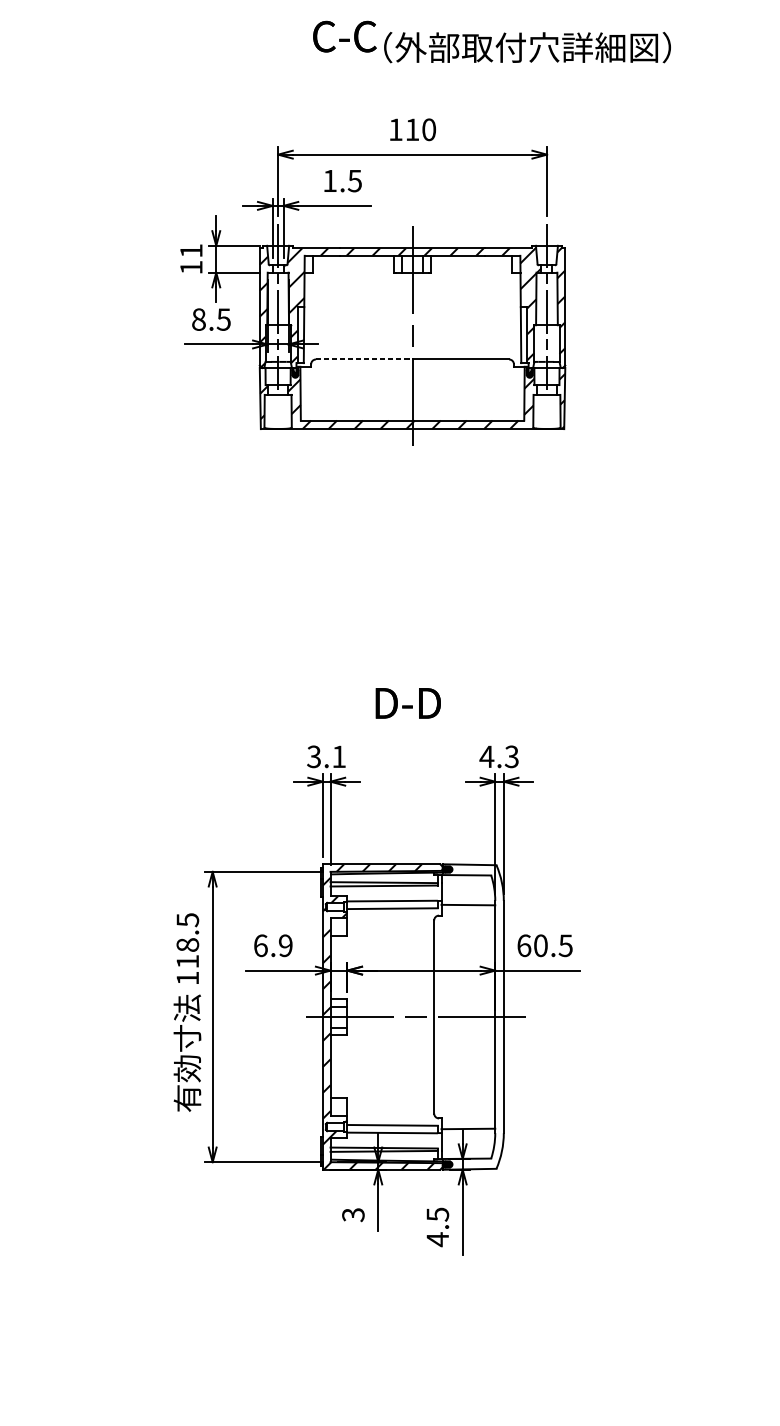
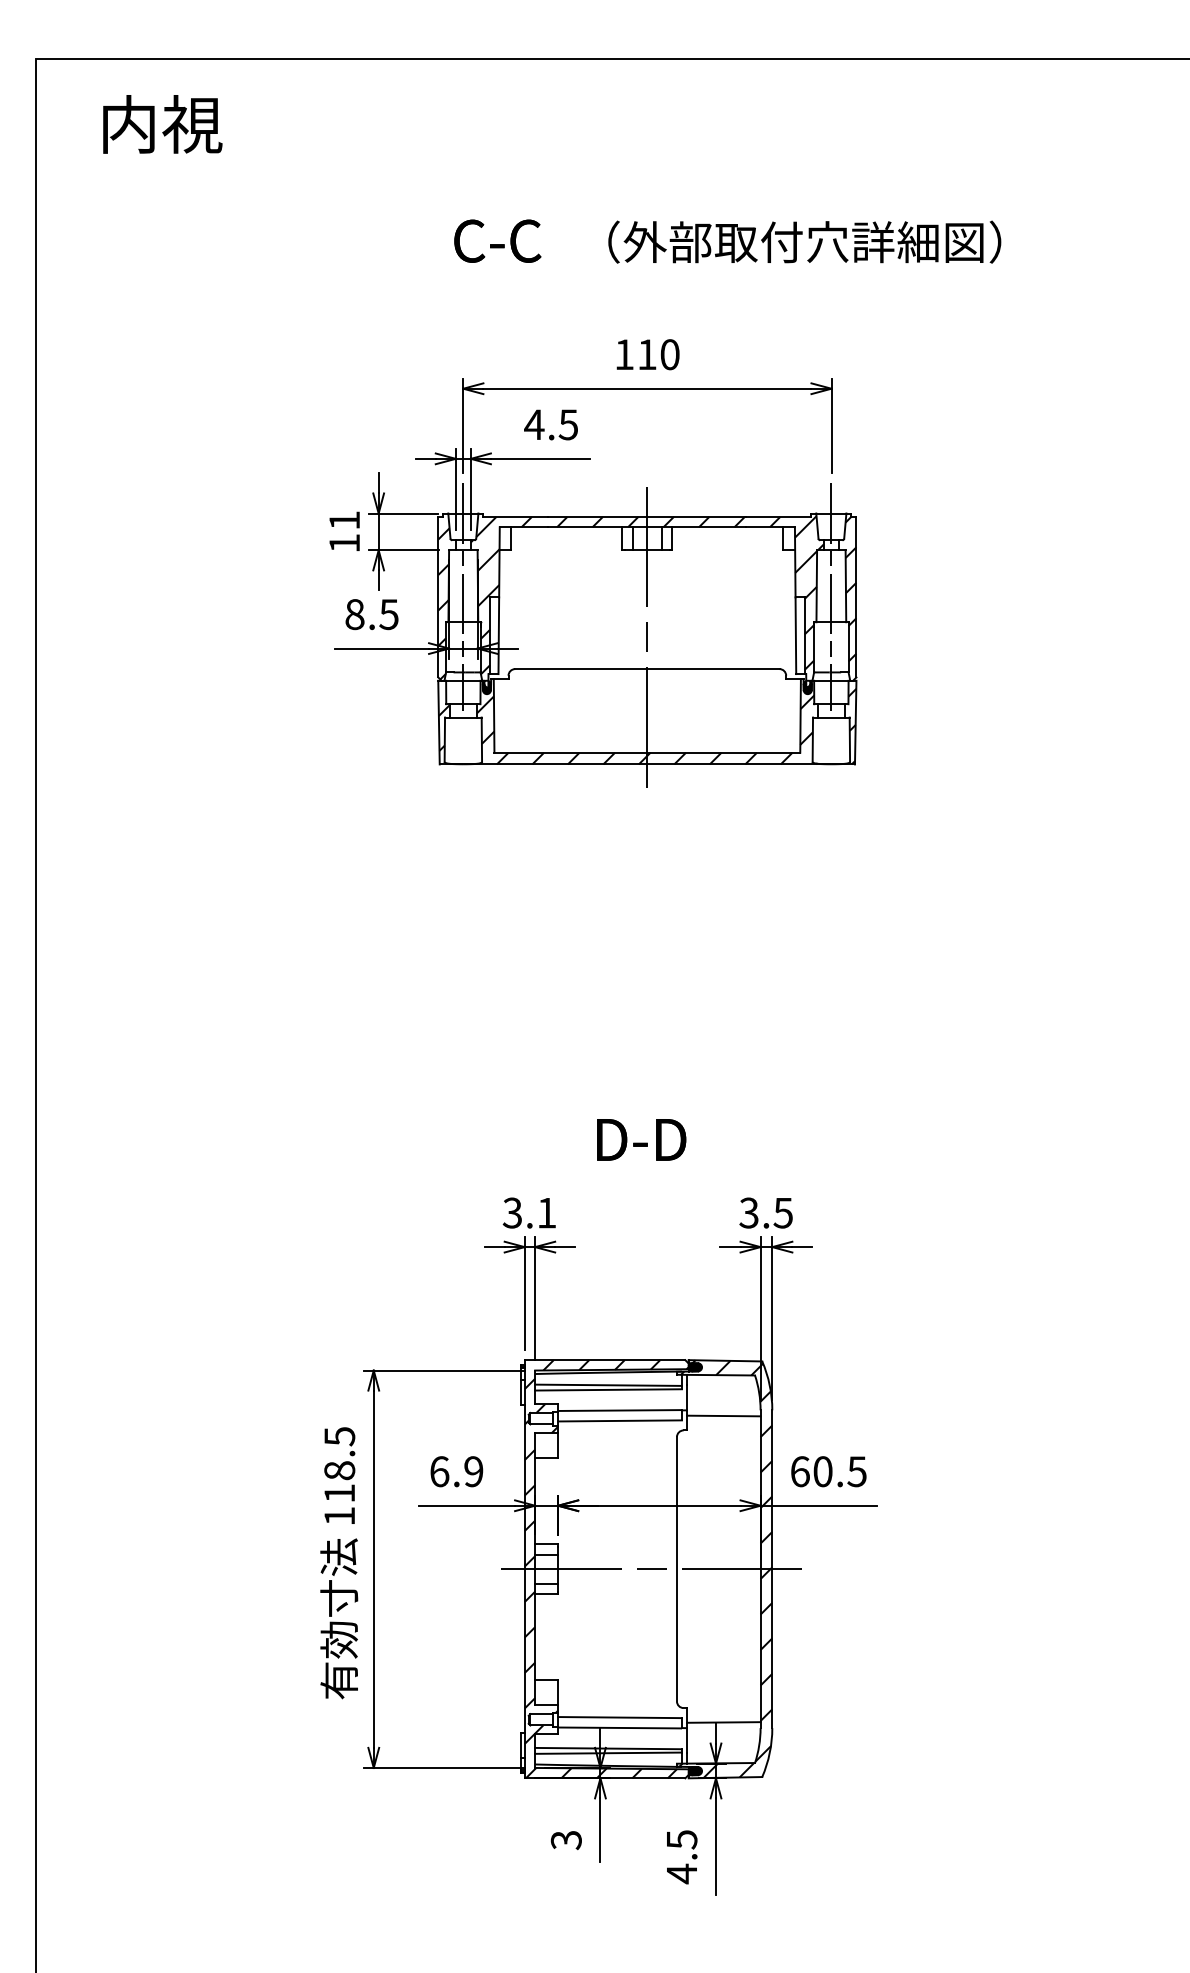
text: (344, 36) -> (497, 240), moved
text: (330, 180) -> (534, 424), 1.5 -> 4.5
line: (364, 359) -> (581, 669), dashed -> solid
text: (498, 756) -> (765, 1212), 4.3 -> 3.5
hatch: (469, 1017) -> (725, 1569), added

